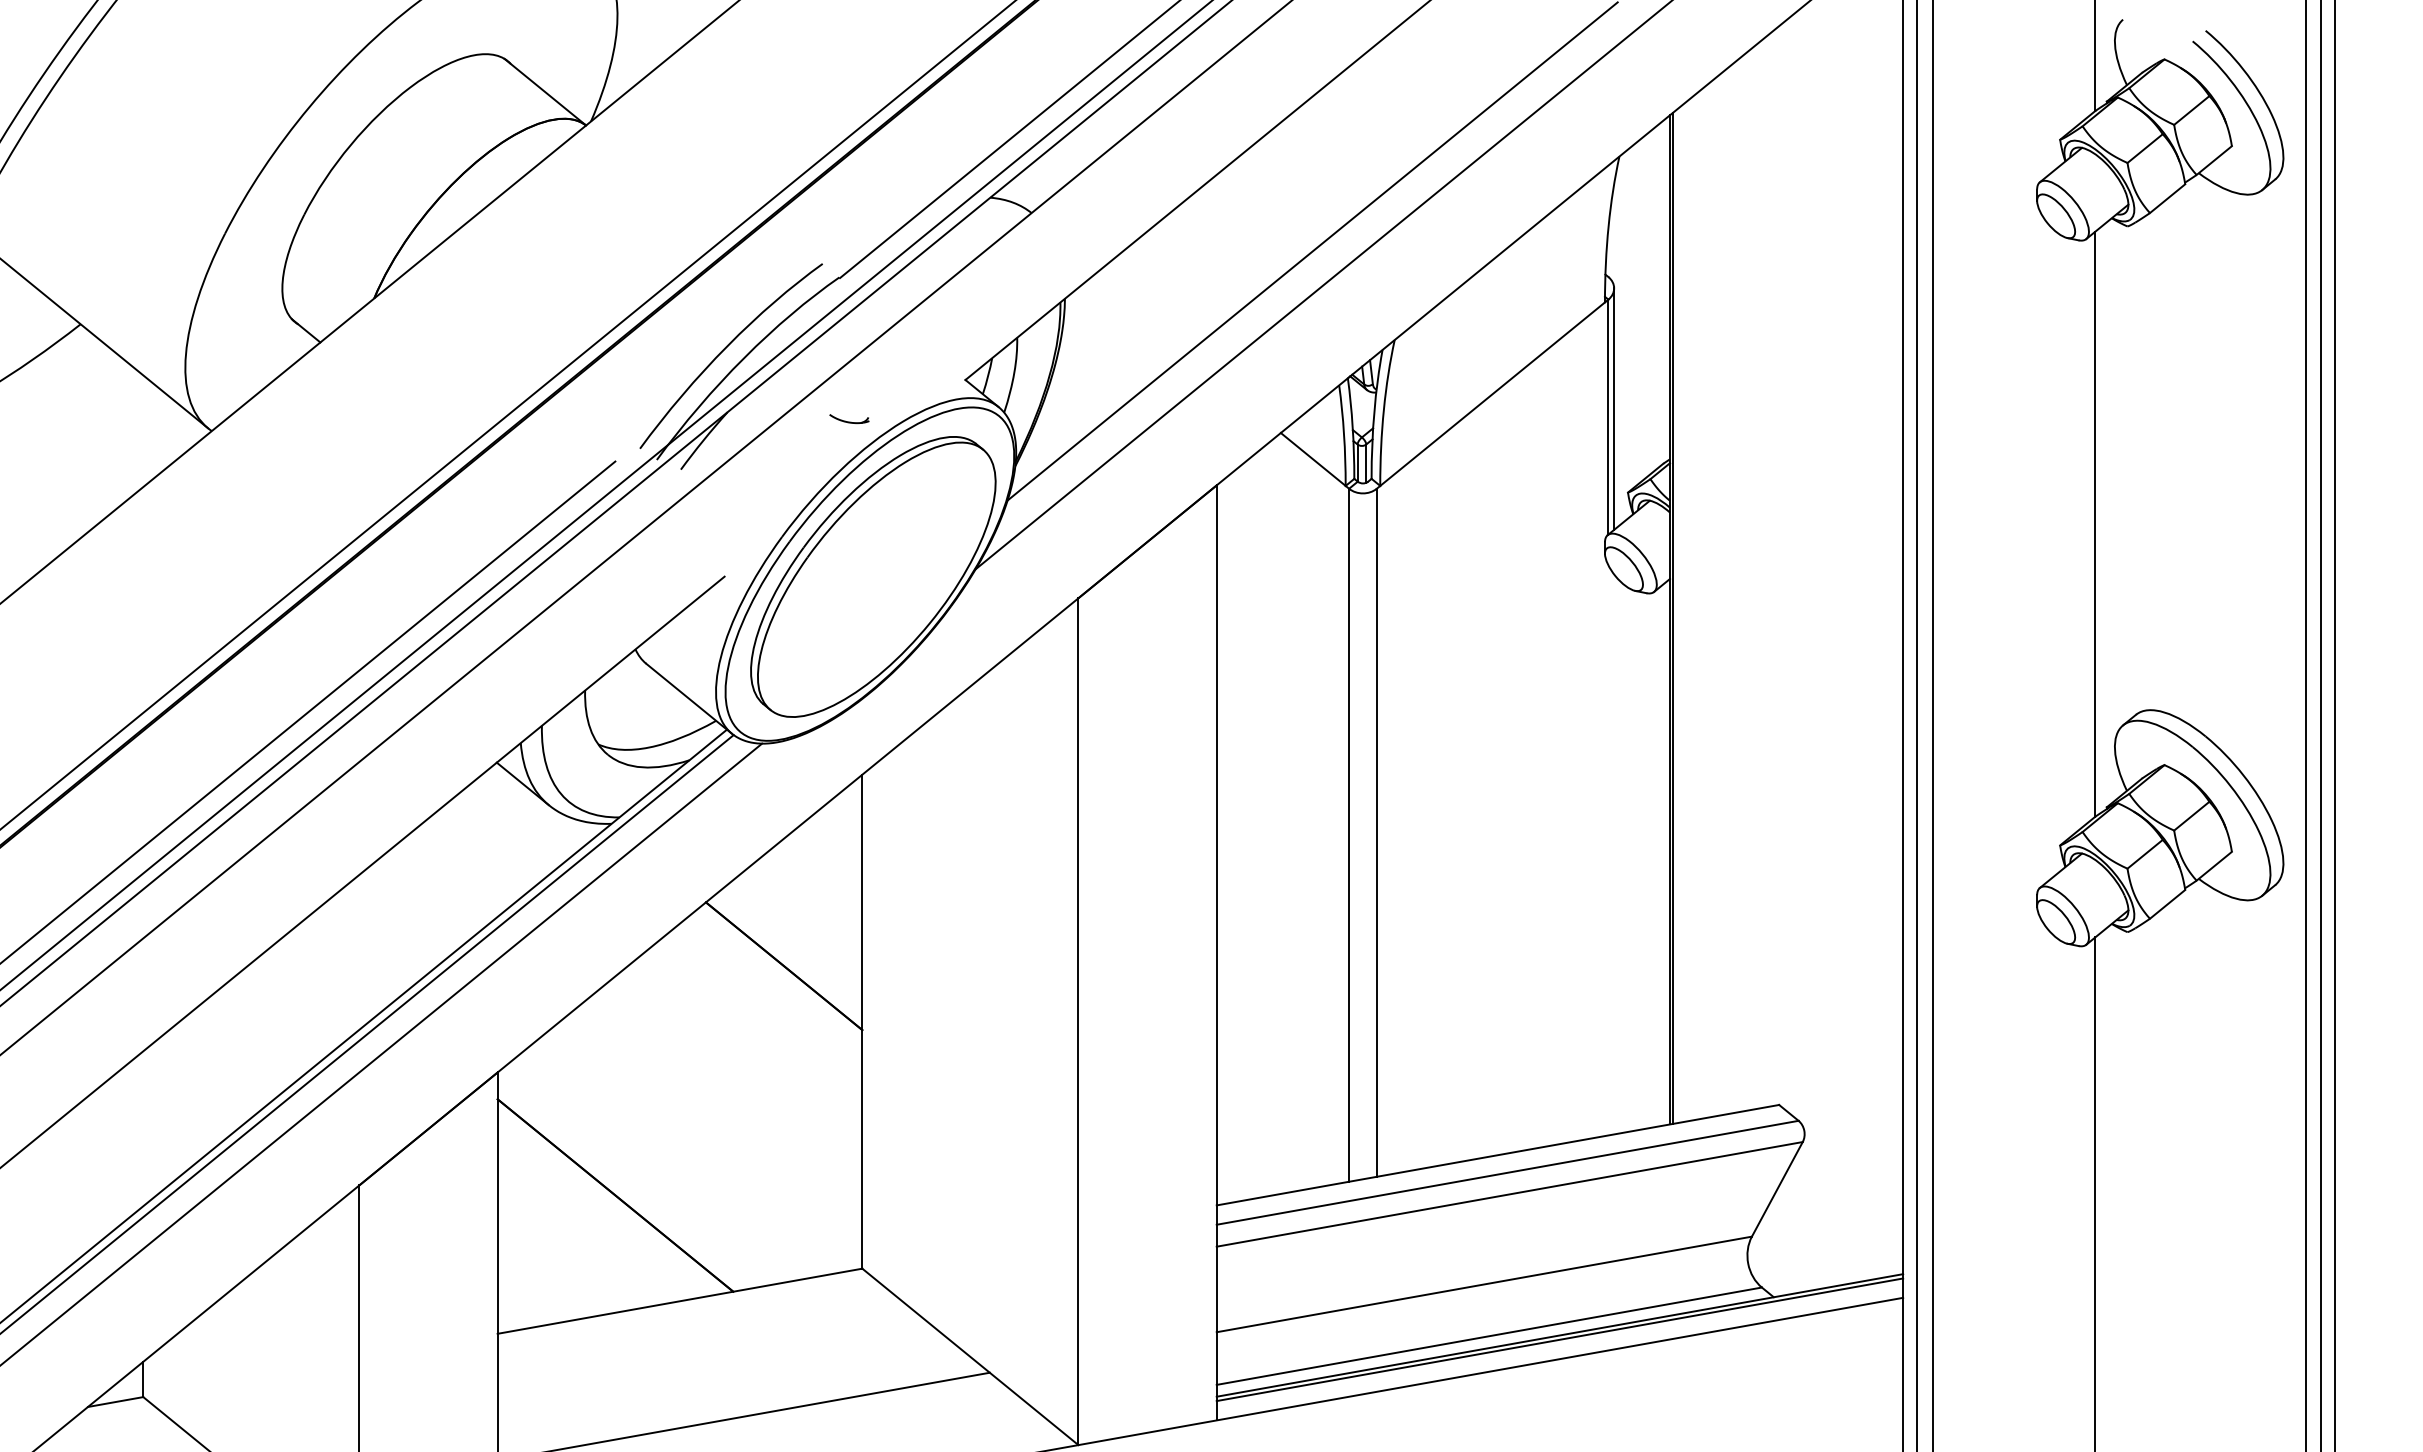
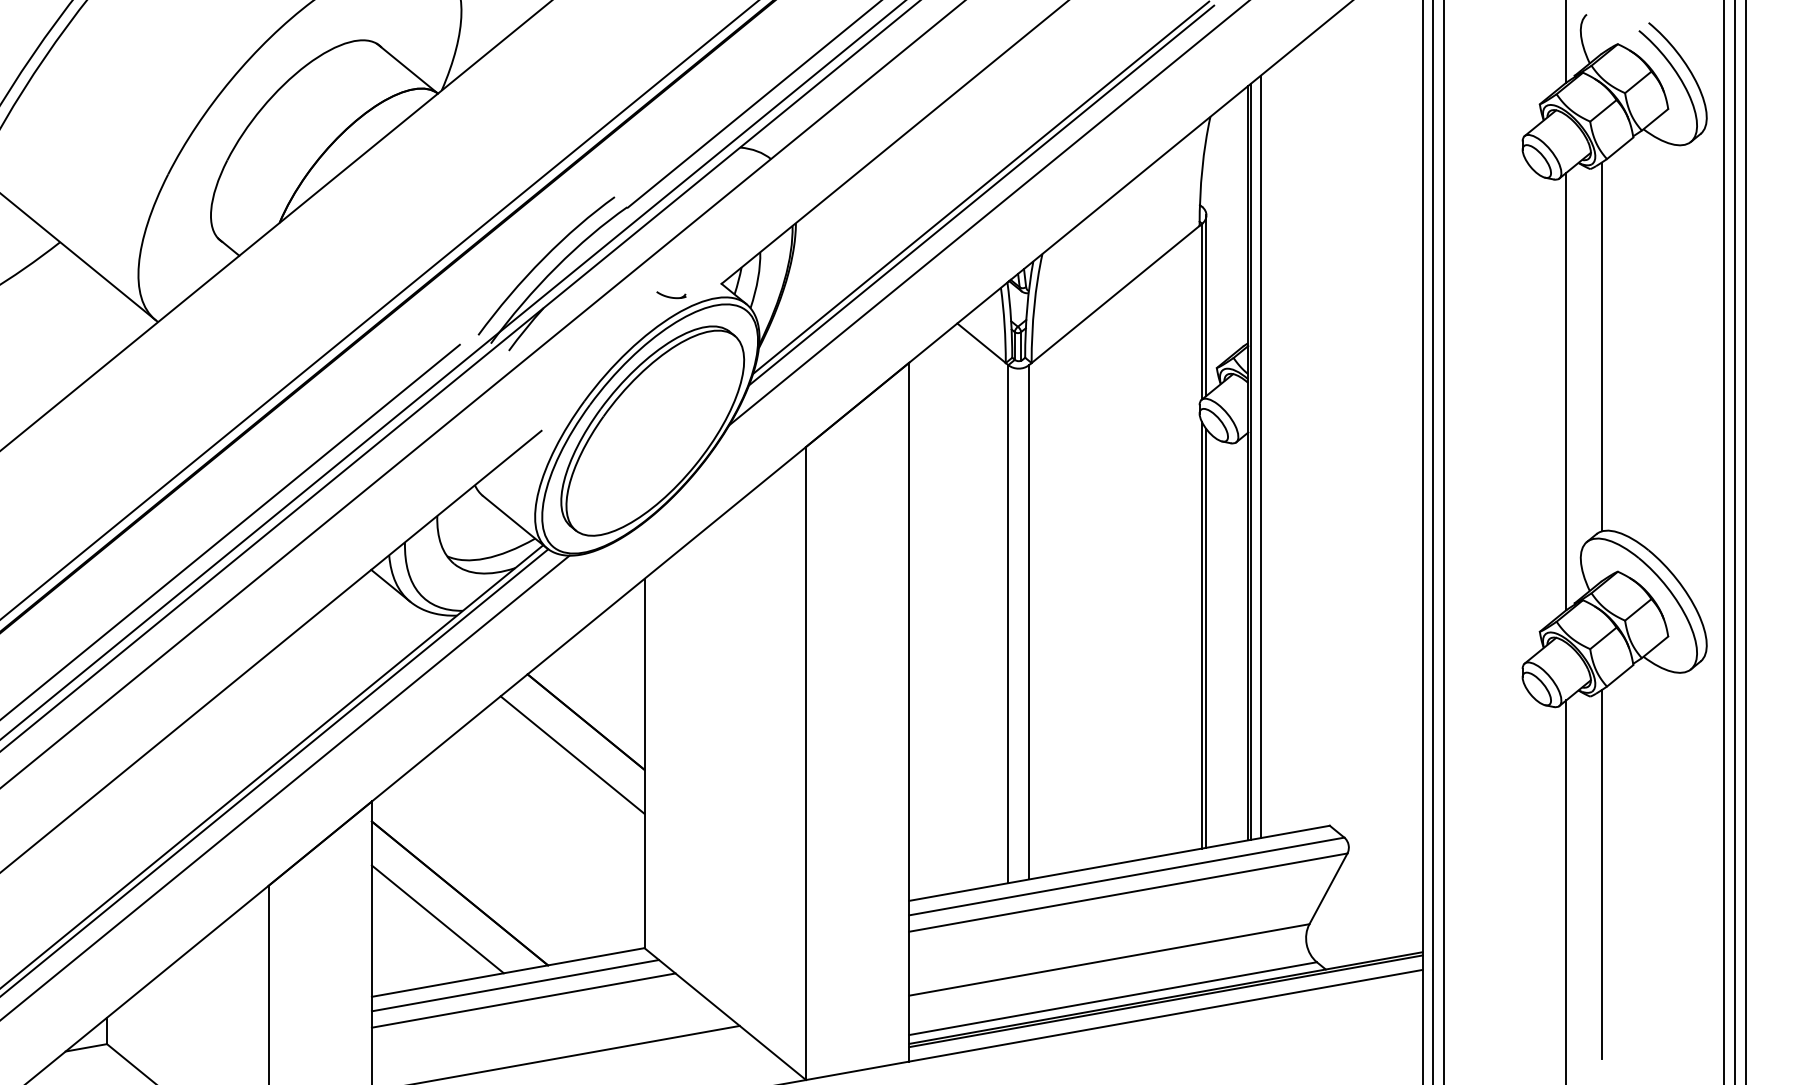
line: (1313, 261) -> (981, 195), added
part: (849, 419) -> (671, 295), moved
line: (2143, 464) -> (1602, 347), added
line: (1687, 611) -> (1261, 456), added
line: (1608, 850) -> (1202, 635), added
line: (1614, 854) -> (1206, 638), added
line: (765, 1009) -> (572, 754), added
line: (2143, 1169) -> (1602, 874), added
line: (585, 1230) -> (437, 919), added
line: (689, 1318) -> (515, 985), added
line: (700, 1338) -> (523, 1000), added

